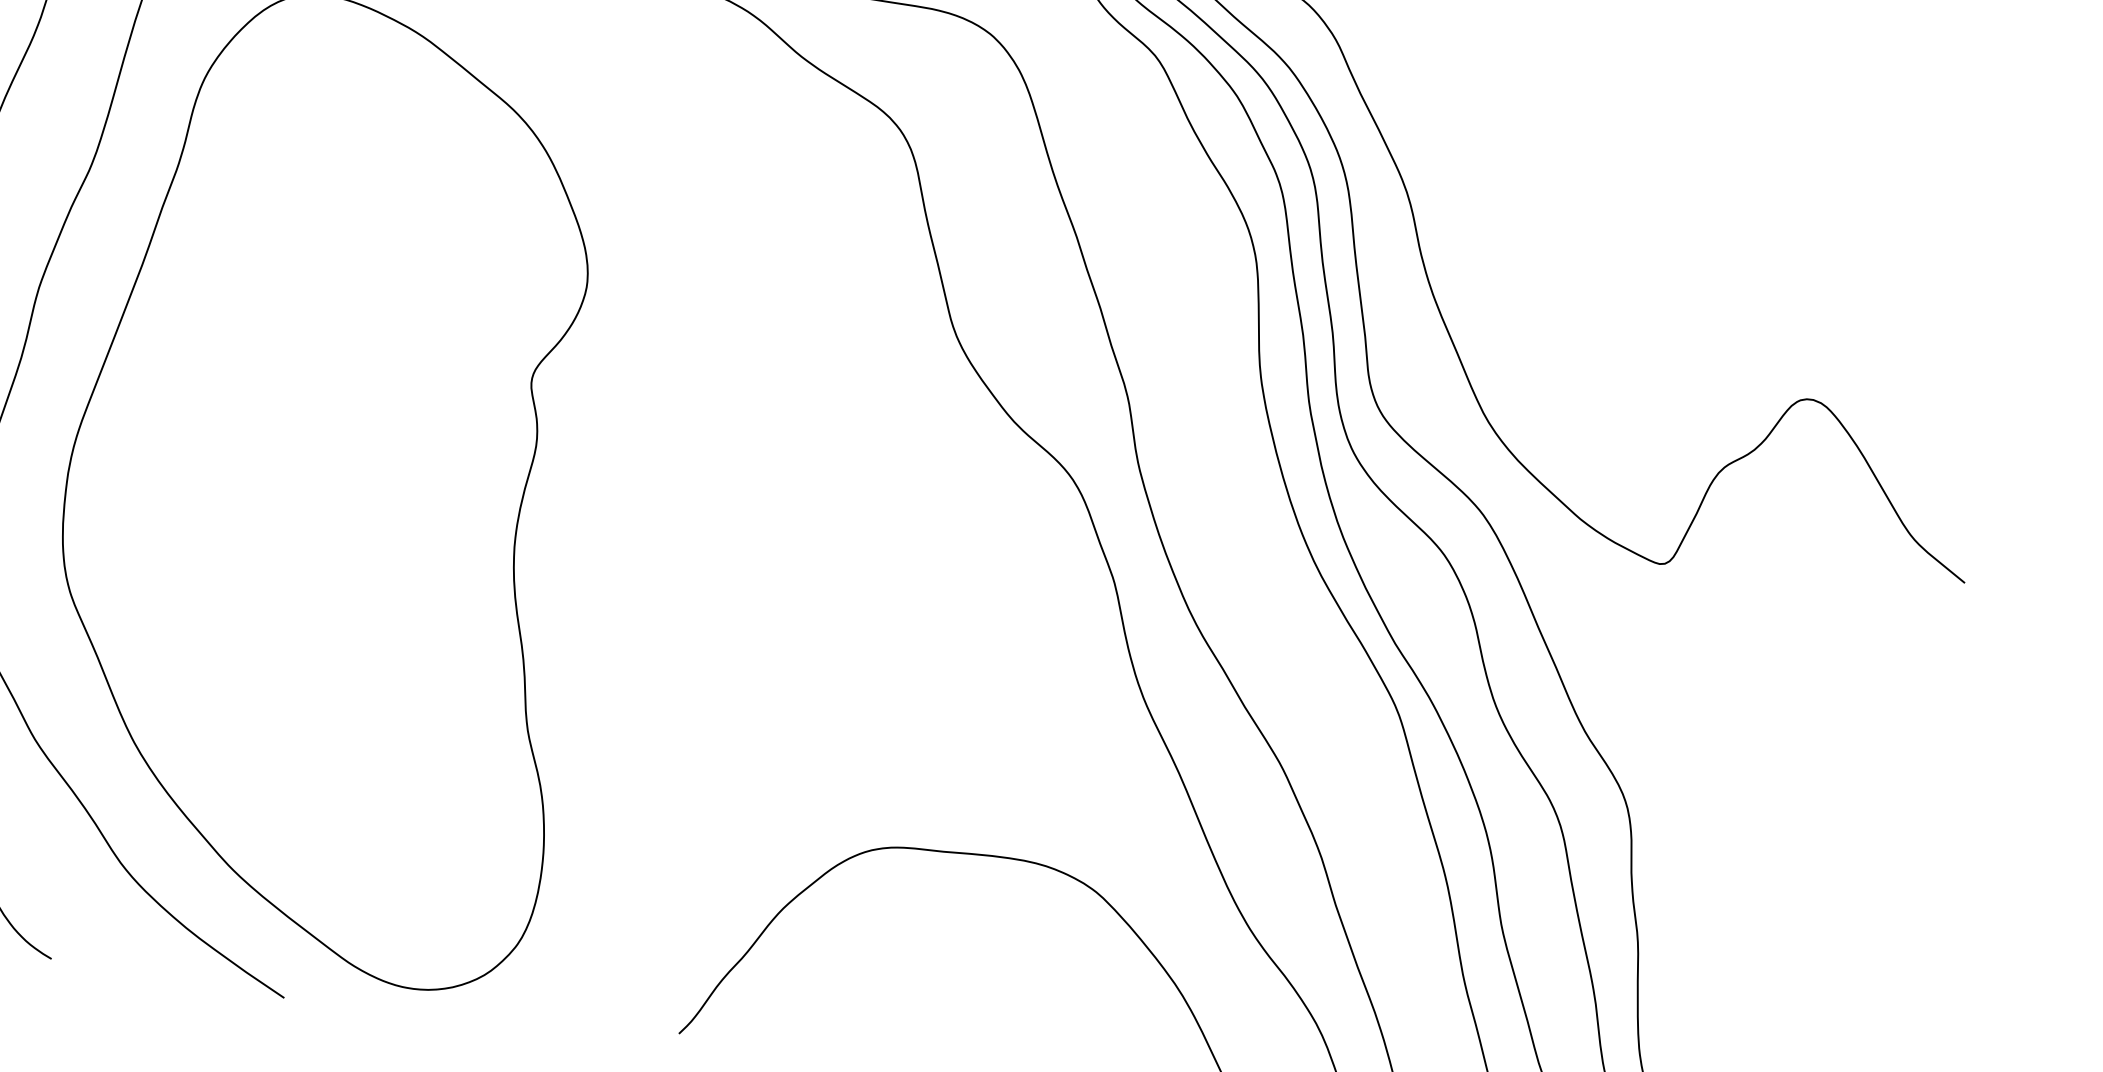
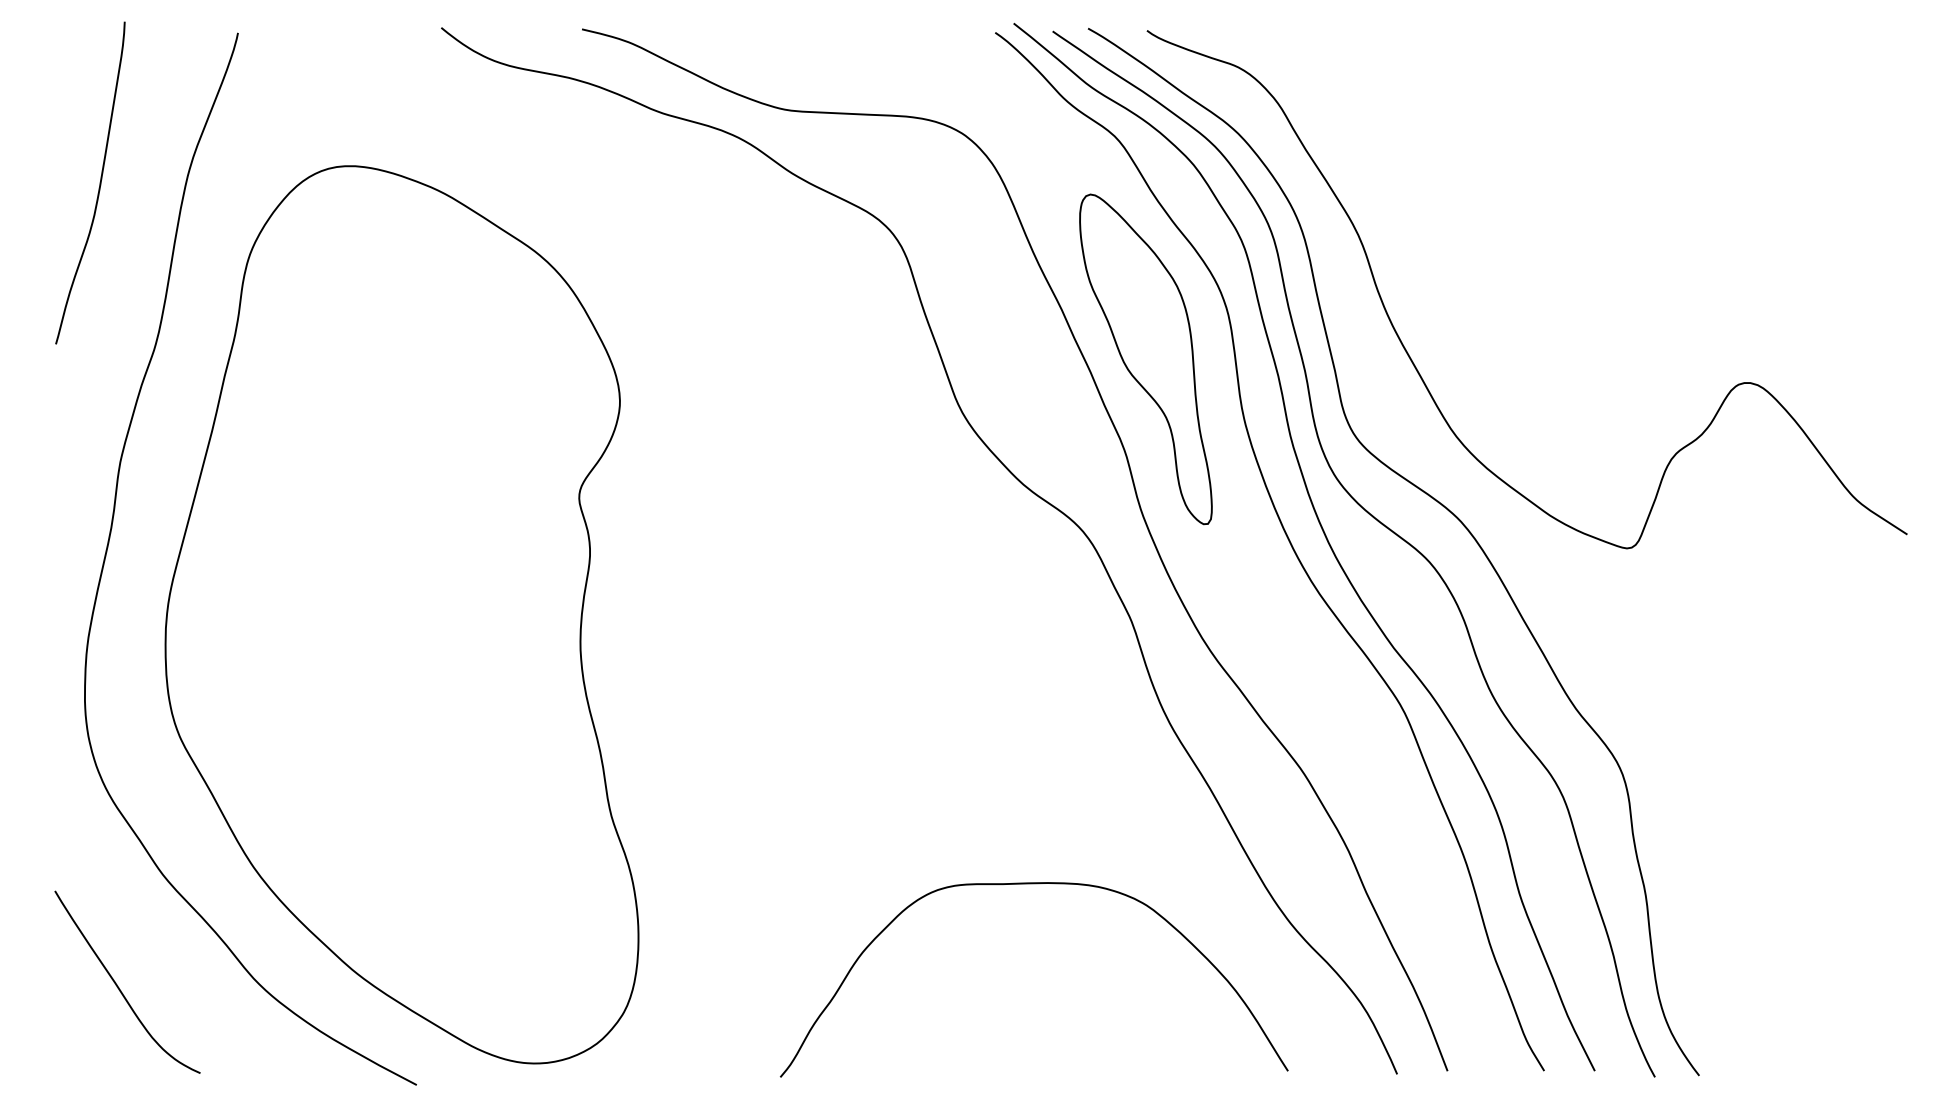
part: (1161, 301) -> (1145, 359), added

